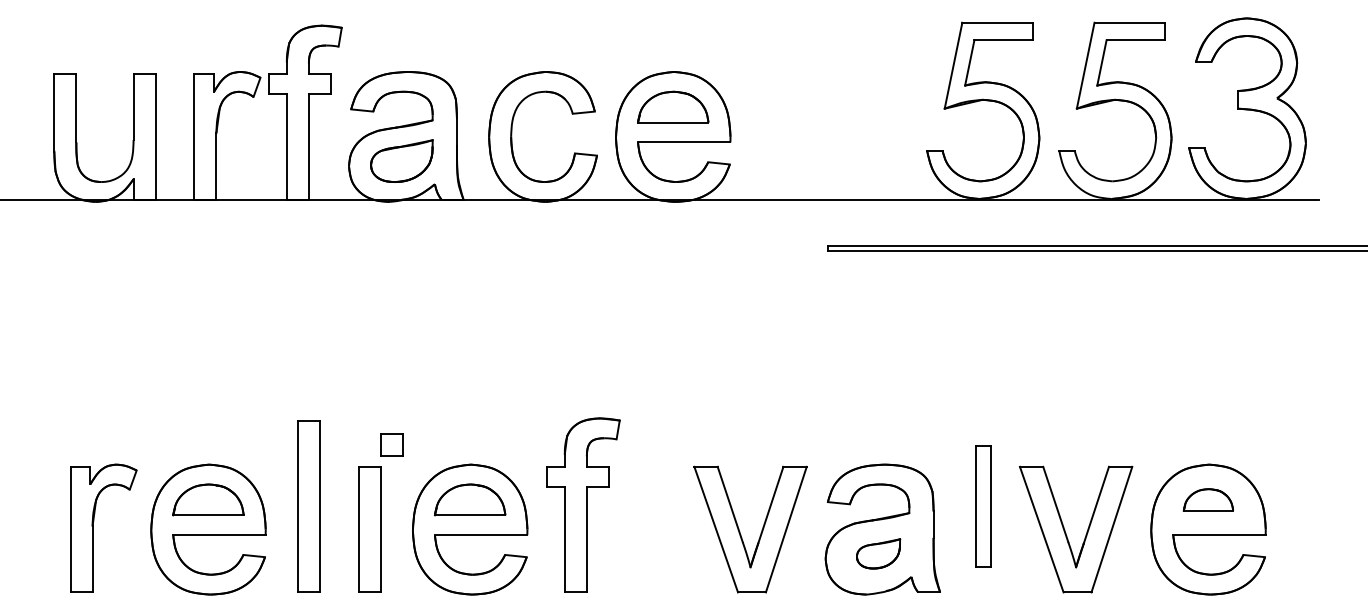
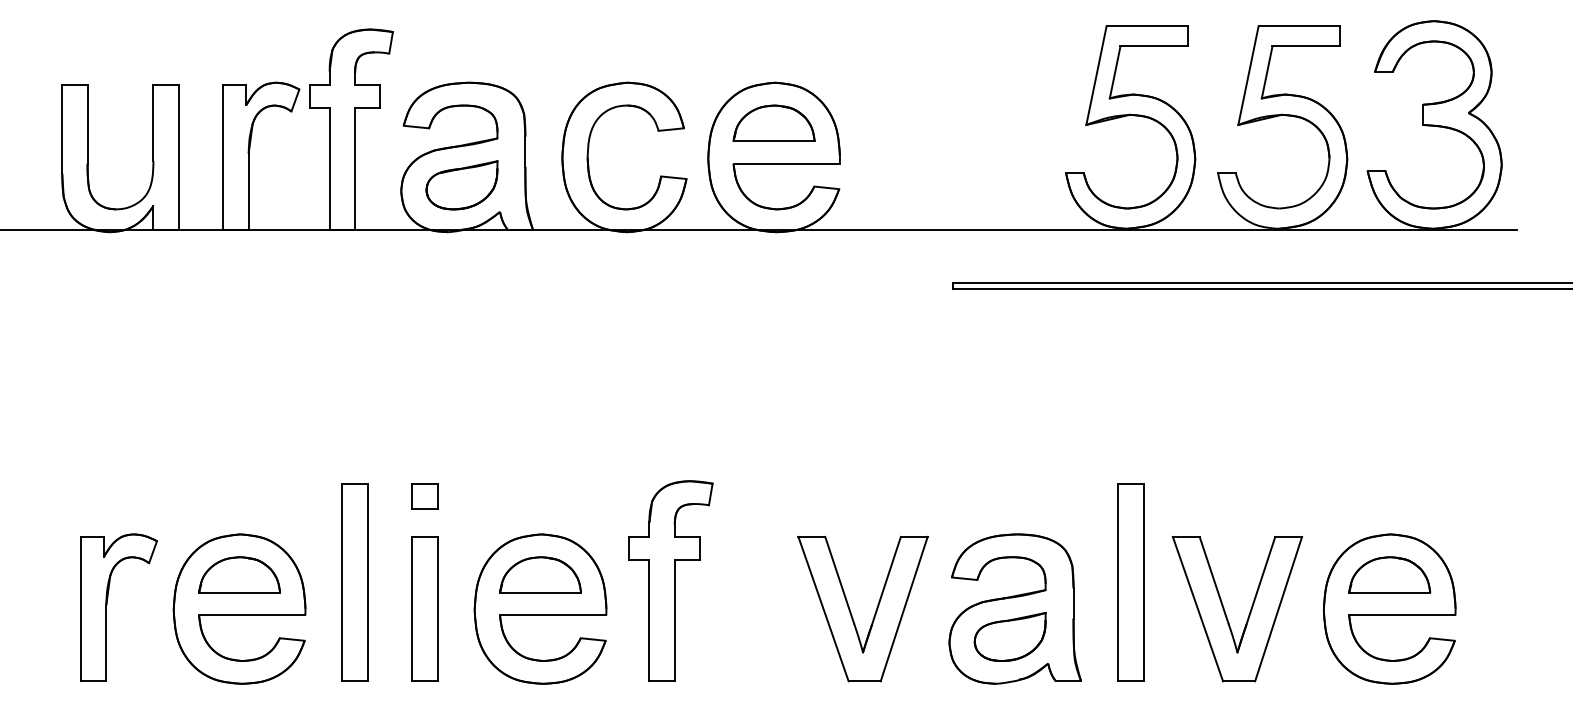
part: (391, 444) -> (424, 496), moved
part: (1208, 499) -> (1389, 574), size x1.43
part: (982, 506) -> (1129, 582), size x1.43
part: (878, 553) -> (1010, 636), size x1.43

